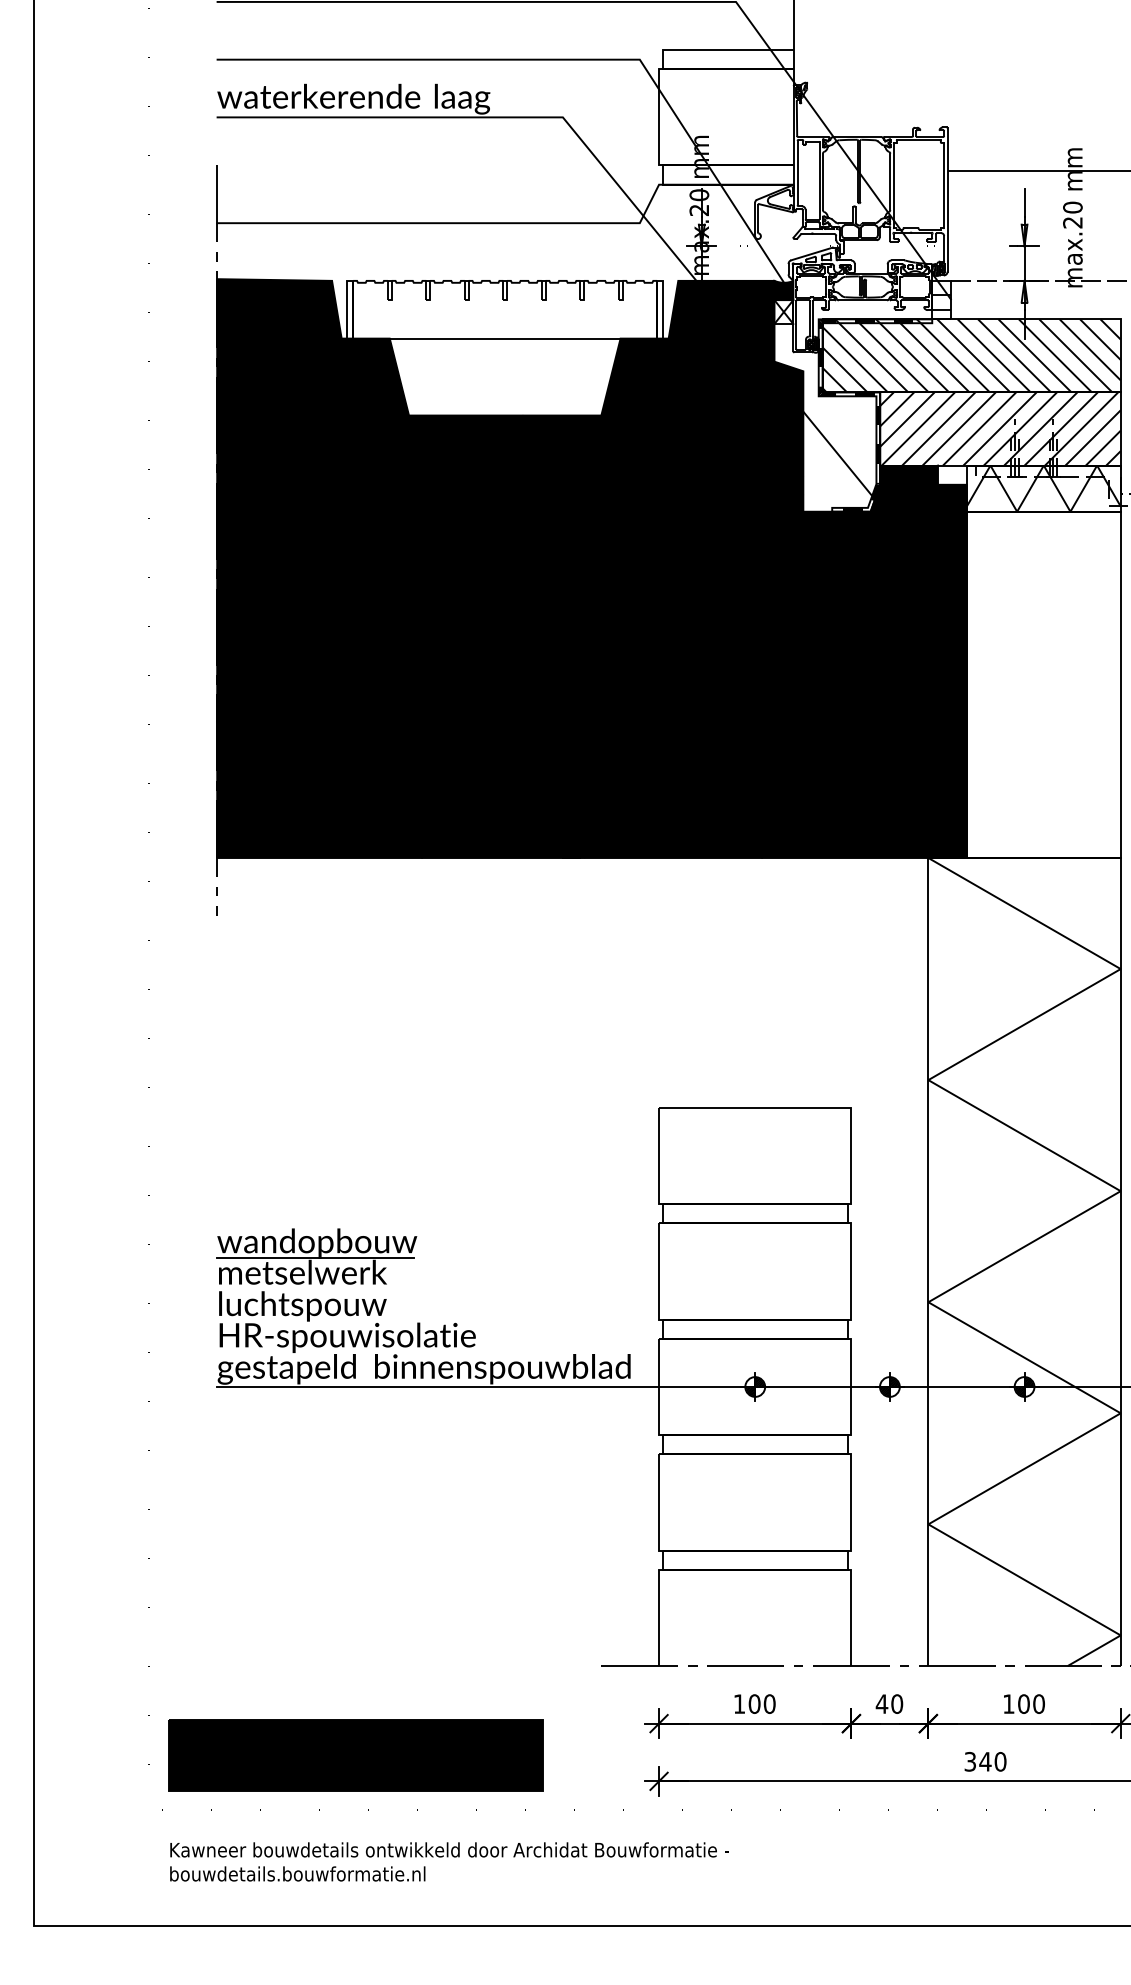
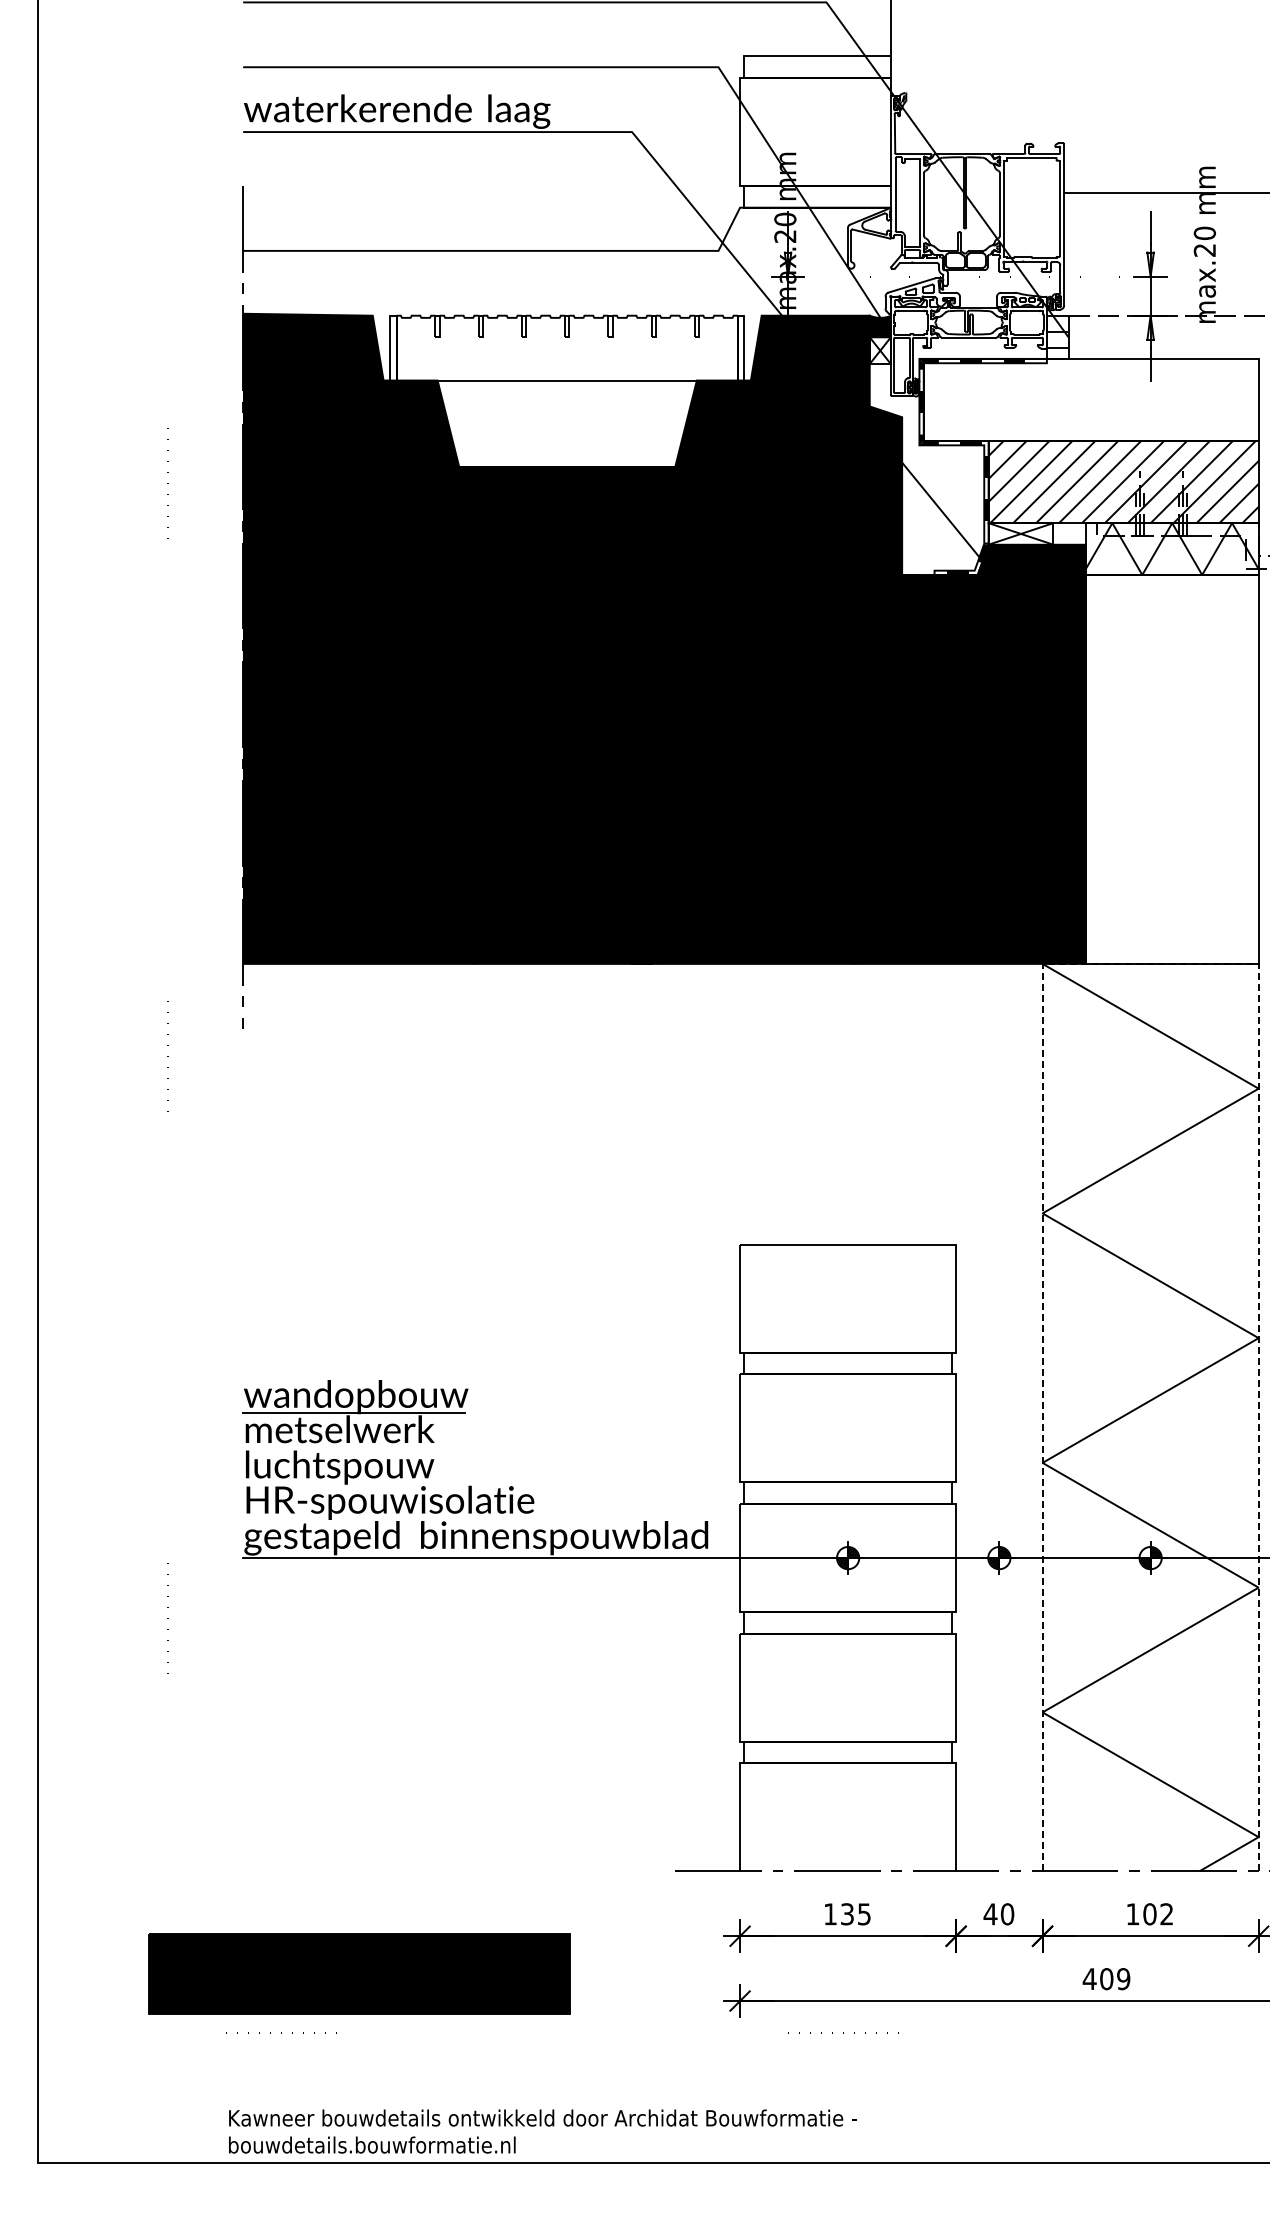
hatch: (971, 355) -> (1090, 399), removed
fill: (908, 474) -> (1020, 533), removed
line: (1025, 857) -> (1151, 963), solid -> dashed
text: (761, 1704) -> (855, 1914), 100 -> 135
text: (1038, 1704) -> (1166, 1914), 100 -> 102
part: (355, 1755) -> (359, 1973), moved
text: (985, 1762) -> (1106, 1979), 340 -> 409
text: (449, 1861) -> (542, 2131), moved

